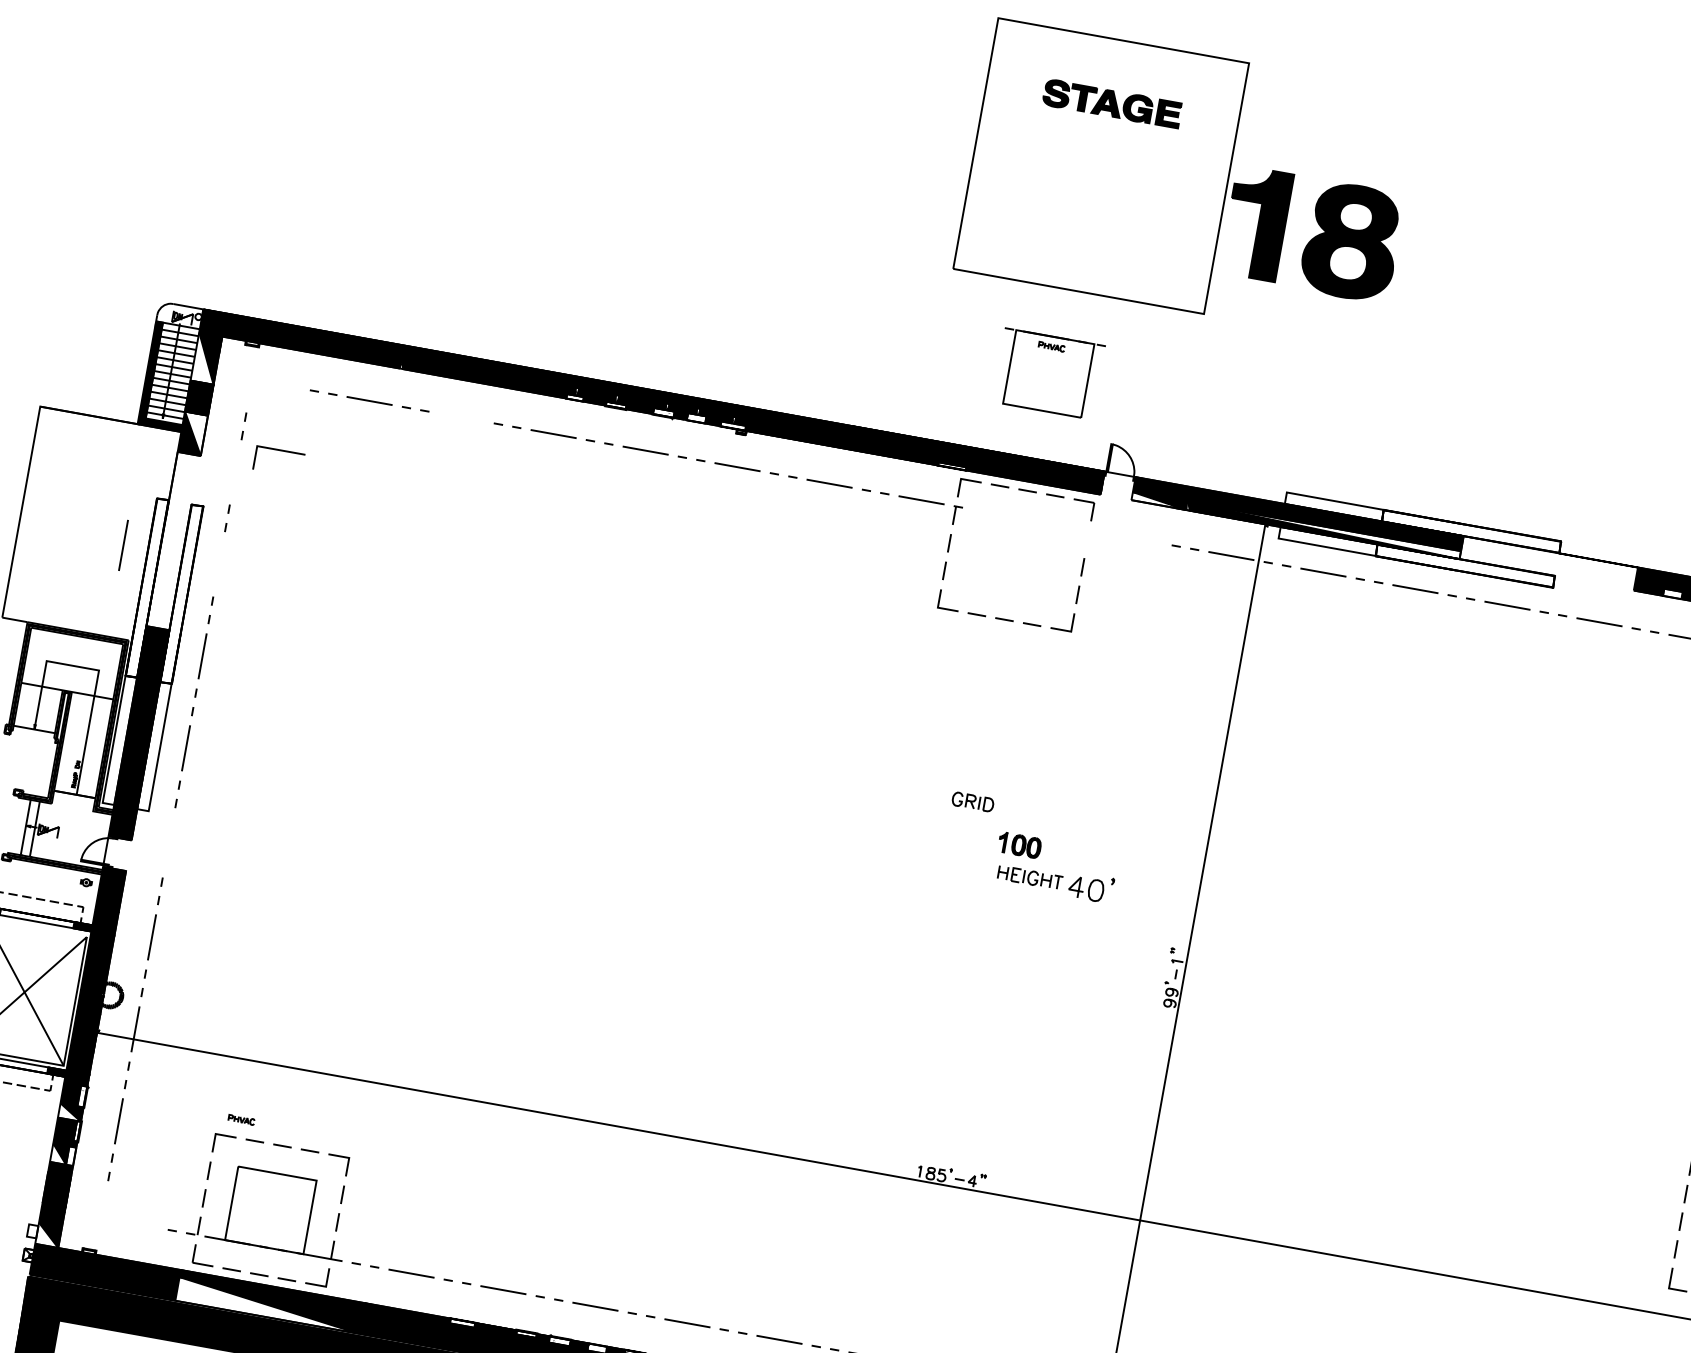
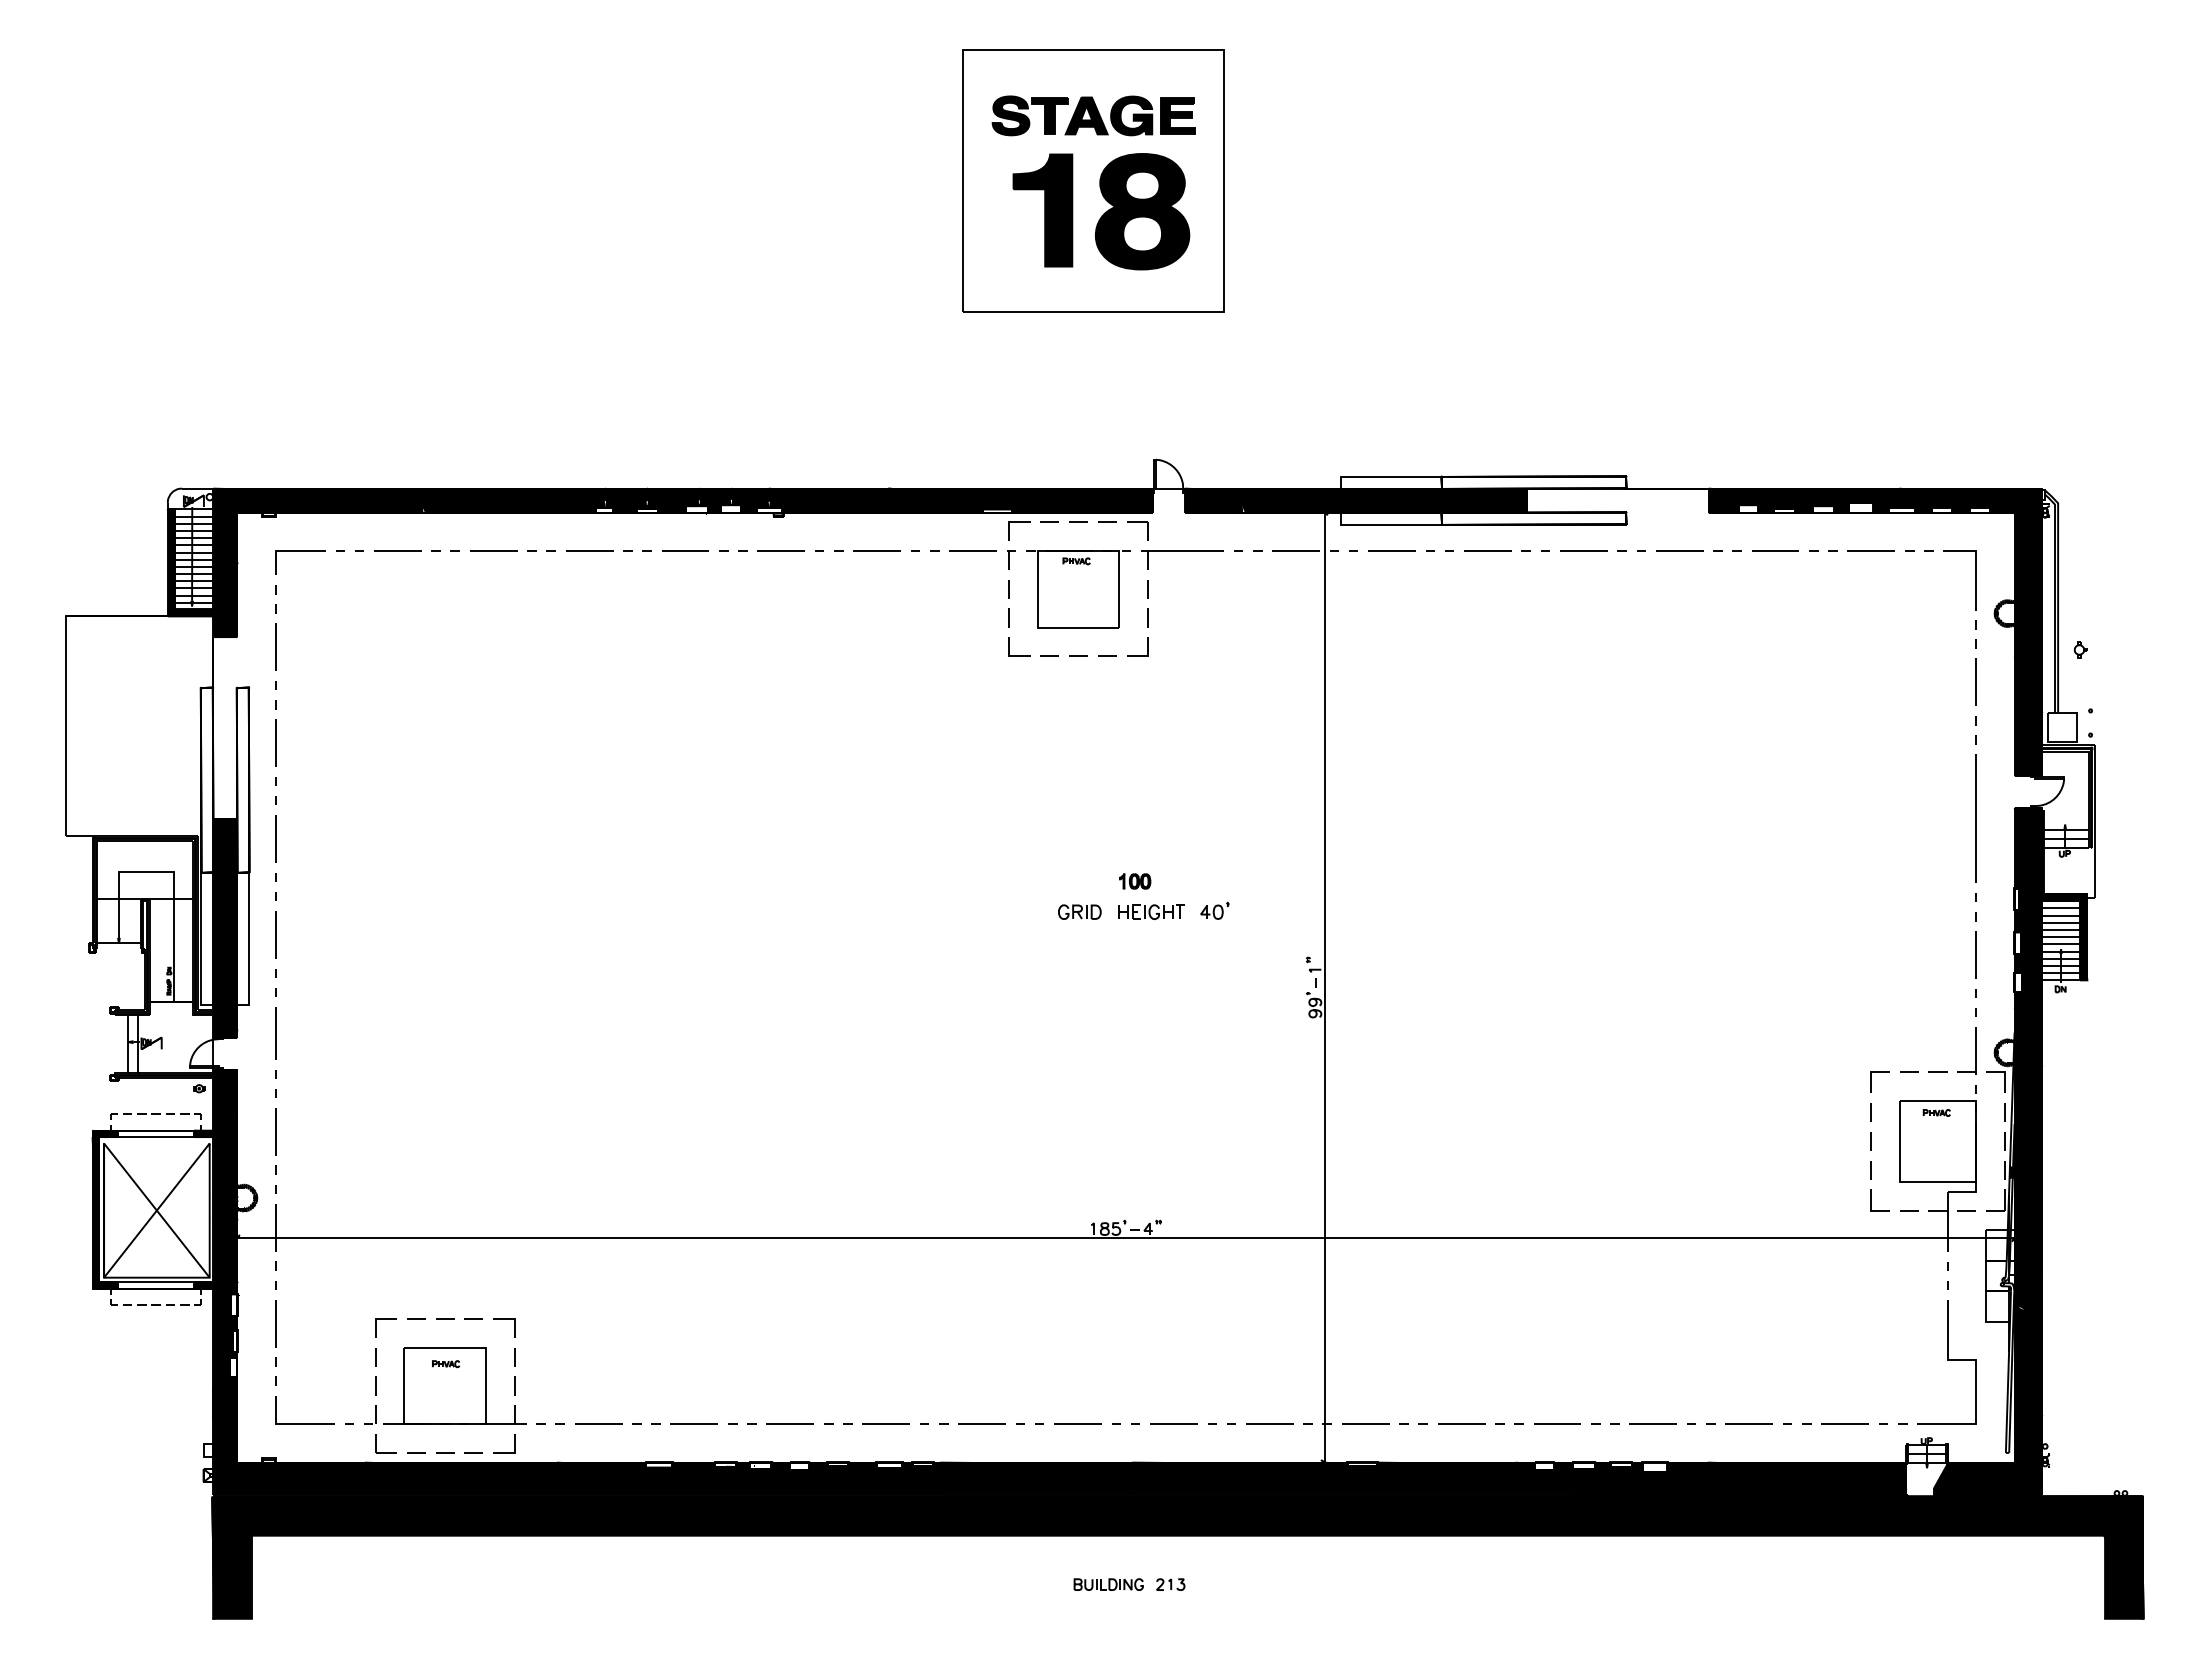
part: (1112, 103) -> (1093, 115), size x1.43
part: (1312, 234) -> (1101, 211), moved
fill: (206, 358) -> (225, 537), added
part: (1048, 374) -> (1078, 589), moved
line: (461, 417) -> (493, 550), added
fill: (193, 434) -> (225, 616), added
line: (281, 451) -> (300, 551), moved
line: (235, 471) -> (275, 646), added
fill: (1159, 501) -> (1213, 508), added
fill: (1322, 530) -> (1383, 508), added
part: (1122, 537) -> (1182, 551), added
line: (123, 545) -> (275, 1033), moved
line: (219, 563) -> (275, 742), added
part: (972, 801) -> (1079, 911), moved
part: (1020, 845) -> (1135, 881), size x0.71
part: (1091, 886) -> (1214, 910), size x0.62
fill: (70, 1112) -> (225, 1323), added
part: (241, 1120) -> (446, 1364), moved
fill: (59, 1154) -> (221, 1367), added
line: (129, 1222) -> (304, 1423), added
fill: (48, 1235) -> (225, 1451), added
fill: (269, 1305) -> (461, 1482), added

